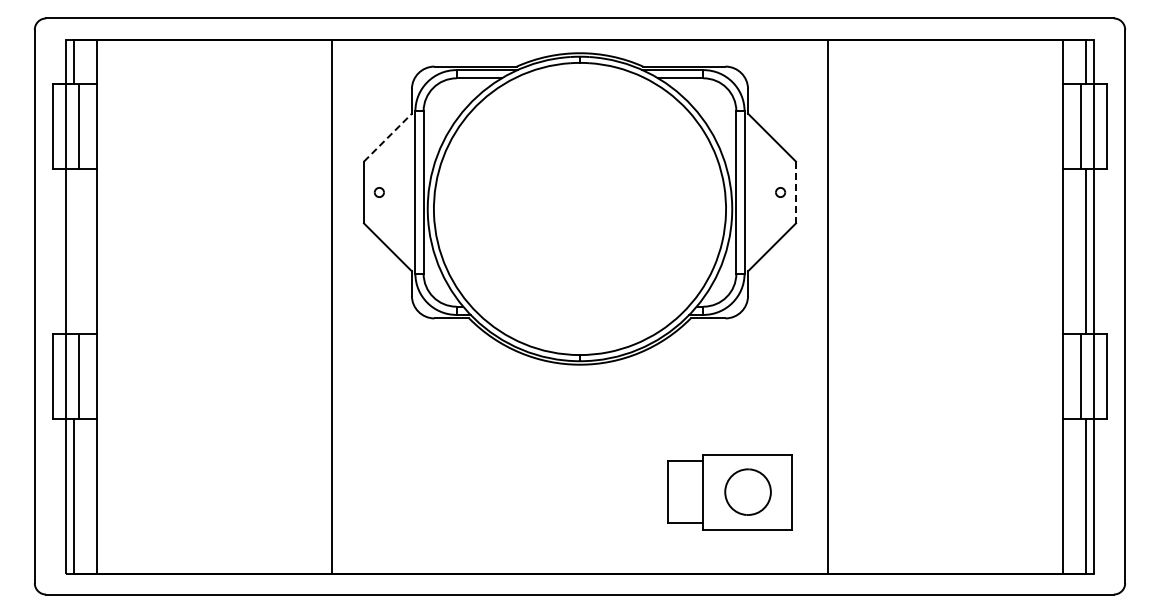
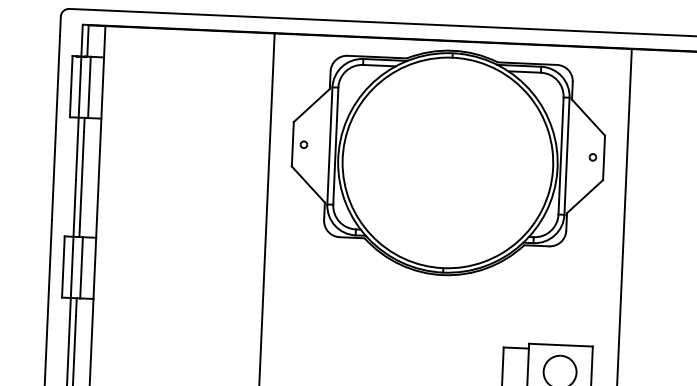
line: (387, 137) -> (311, 105), dashed -> solid
line: (796, 192) -> (604, 157), dashed -> solid
line: (73, 250) -> (81, 176), added

